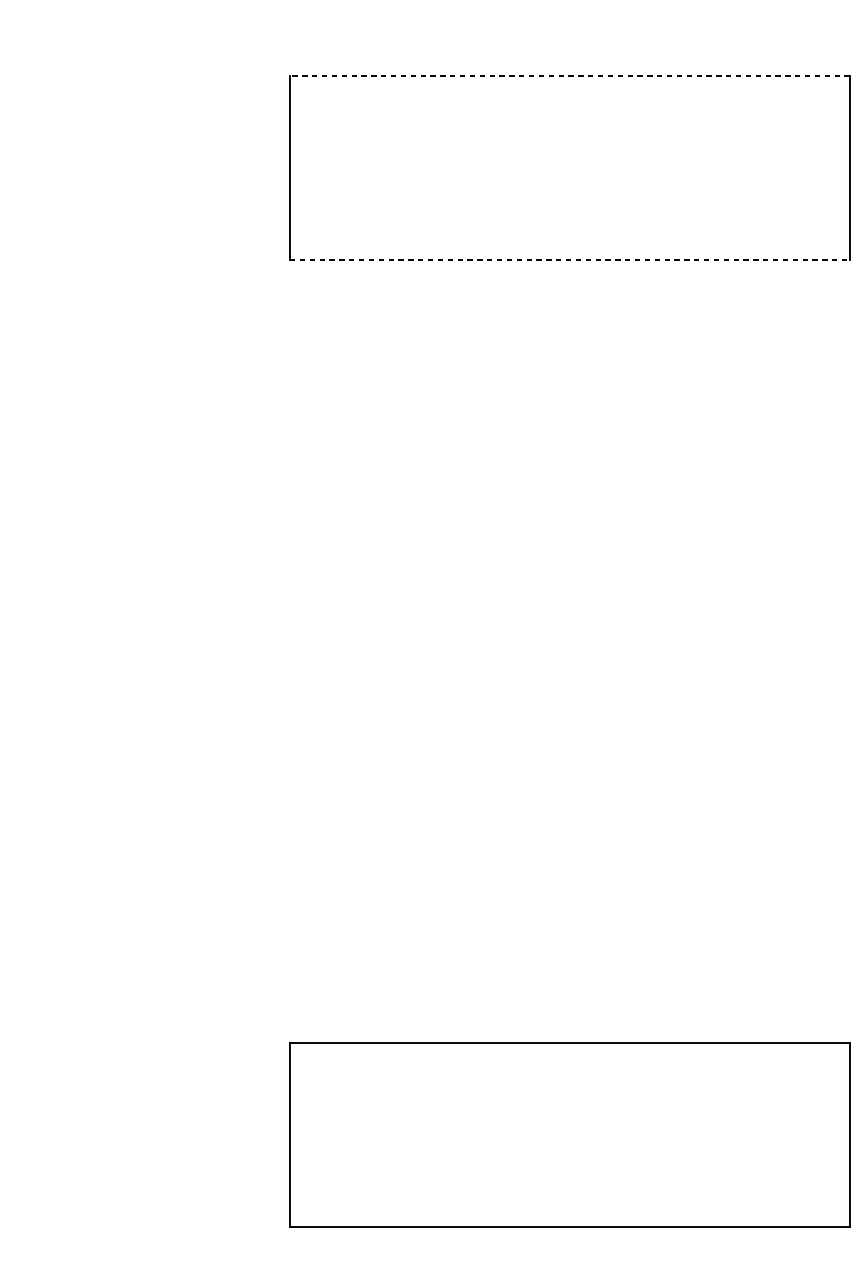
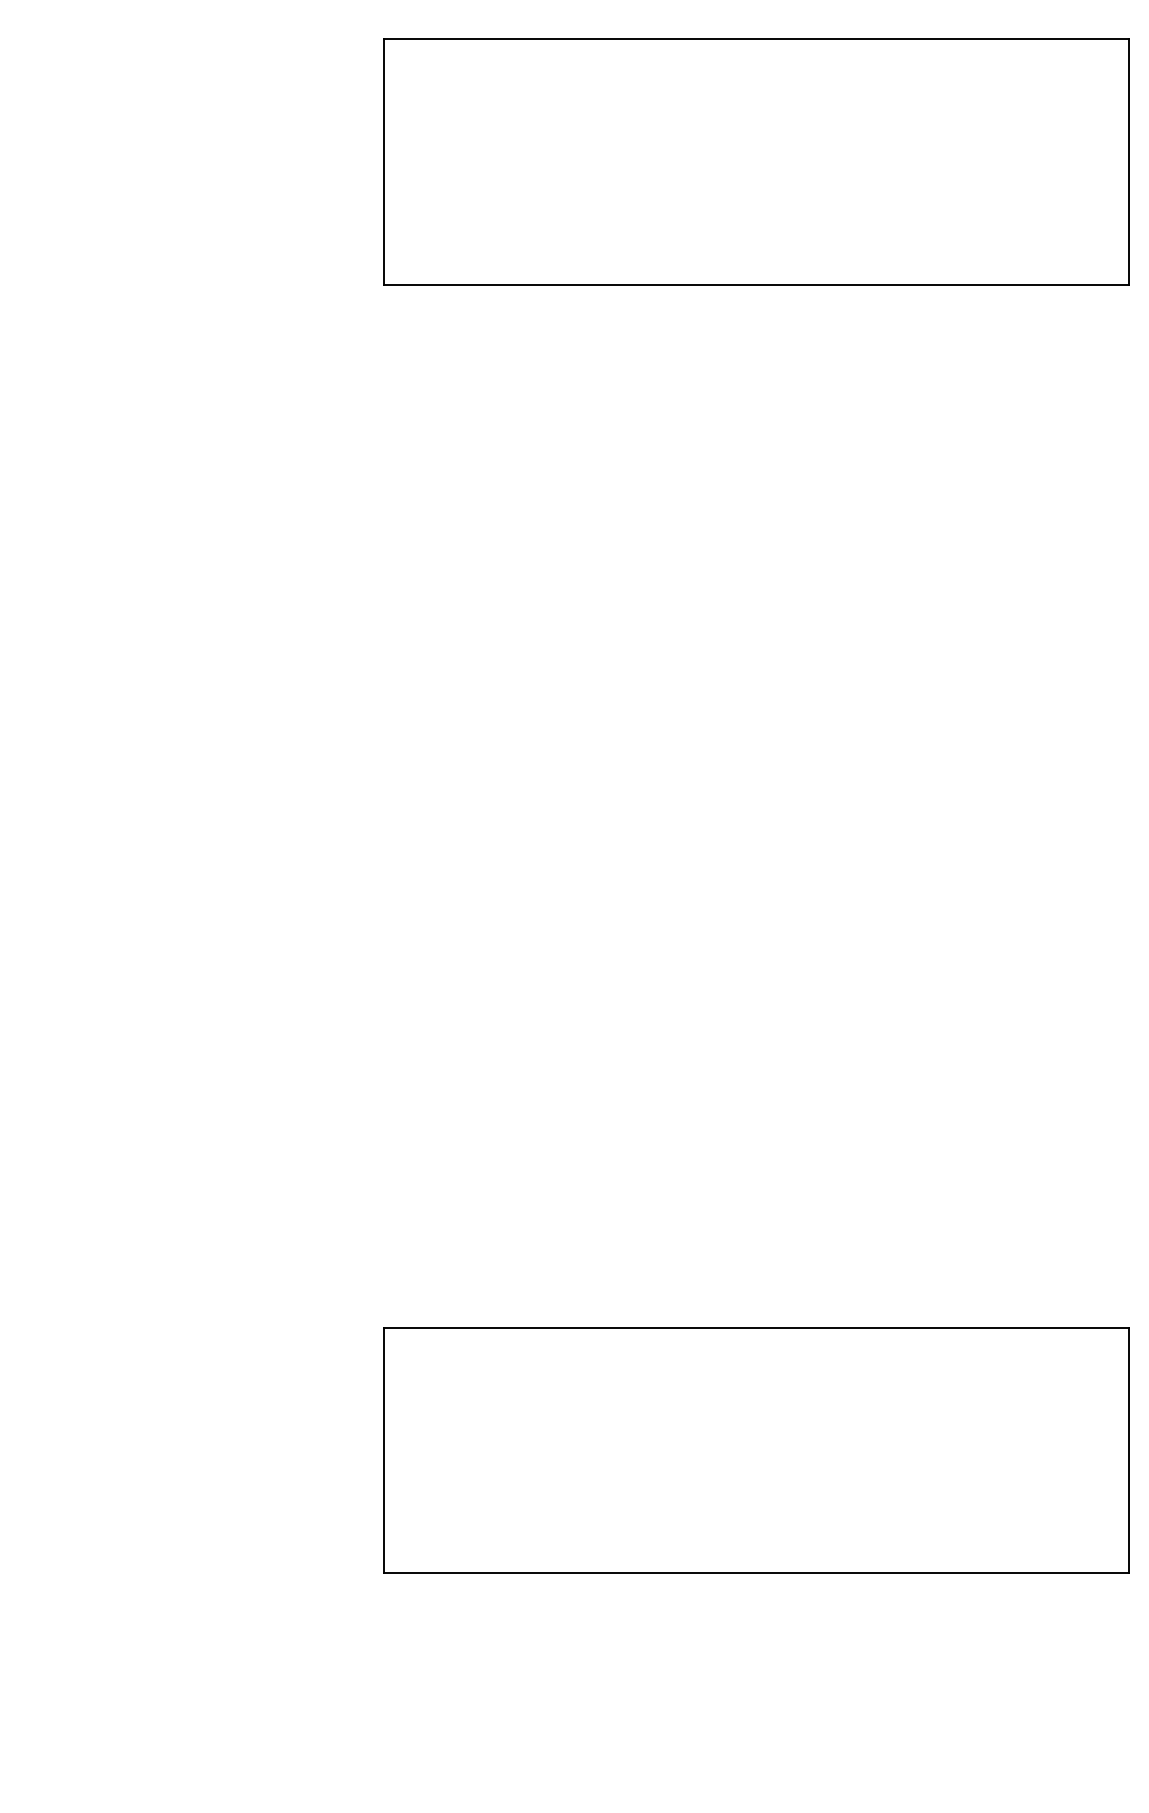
line: (569, 76) -> (756, 39), dashed -> solid
line: (569, 260) -> (756, 284), dashed -> solid

